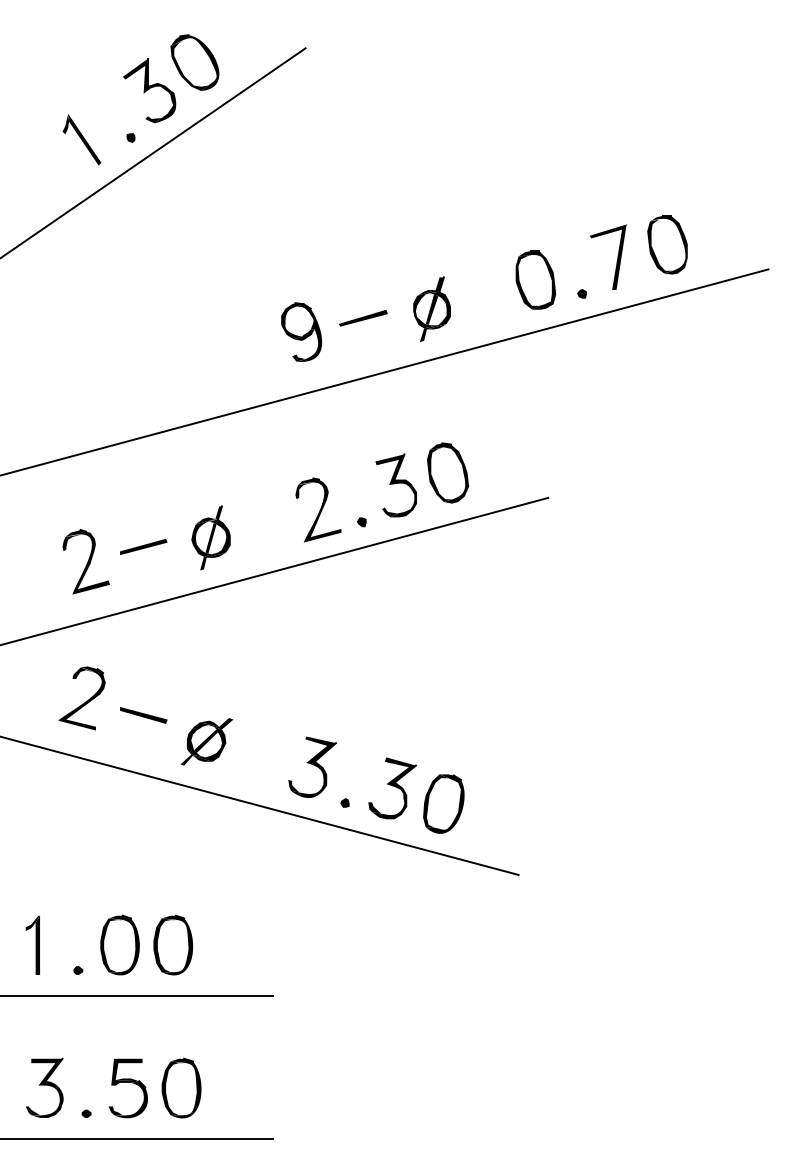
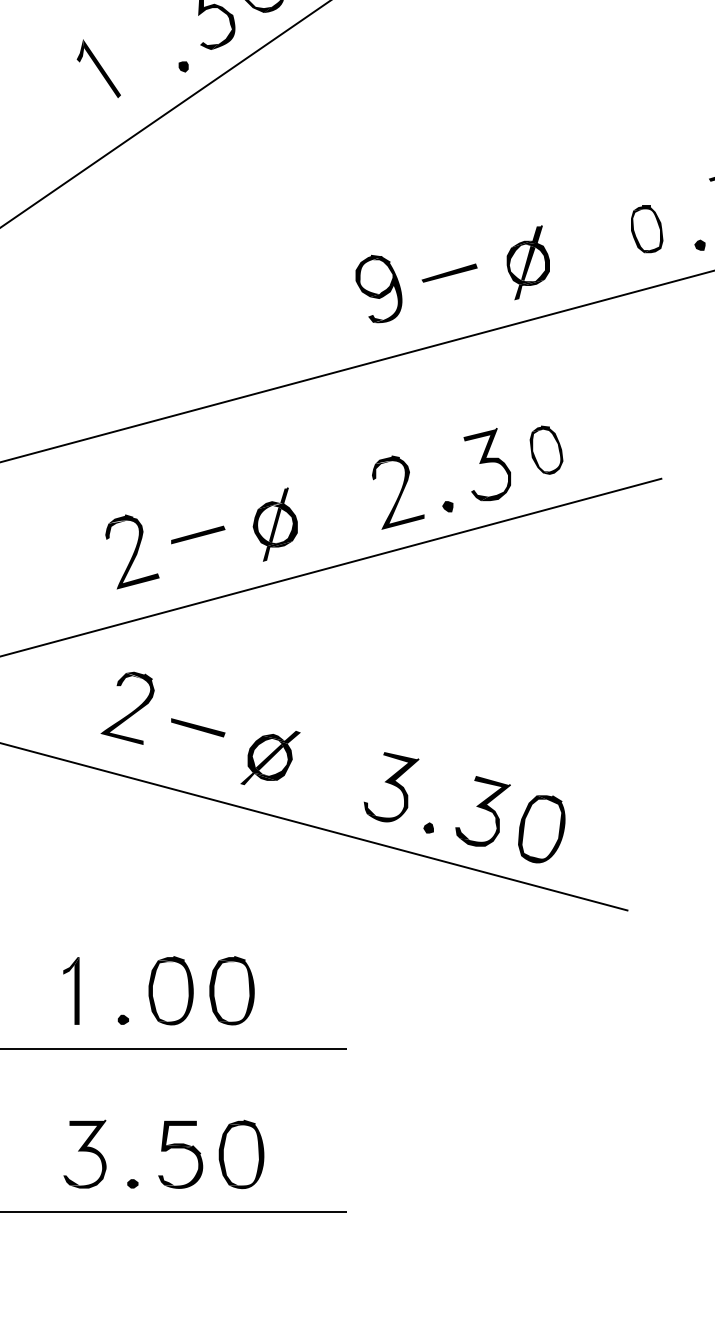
part: (81, 139) -> (98, 68), moved
part: (535, 279) -> (646, 228), size x0.7
part: (447, 472) -> (545, 449), size x0.7

